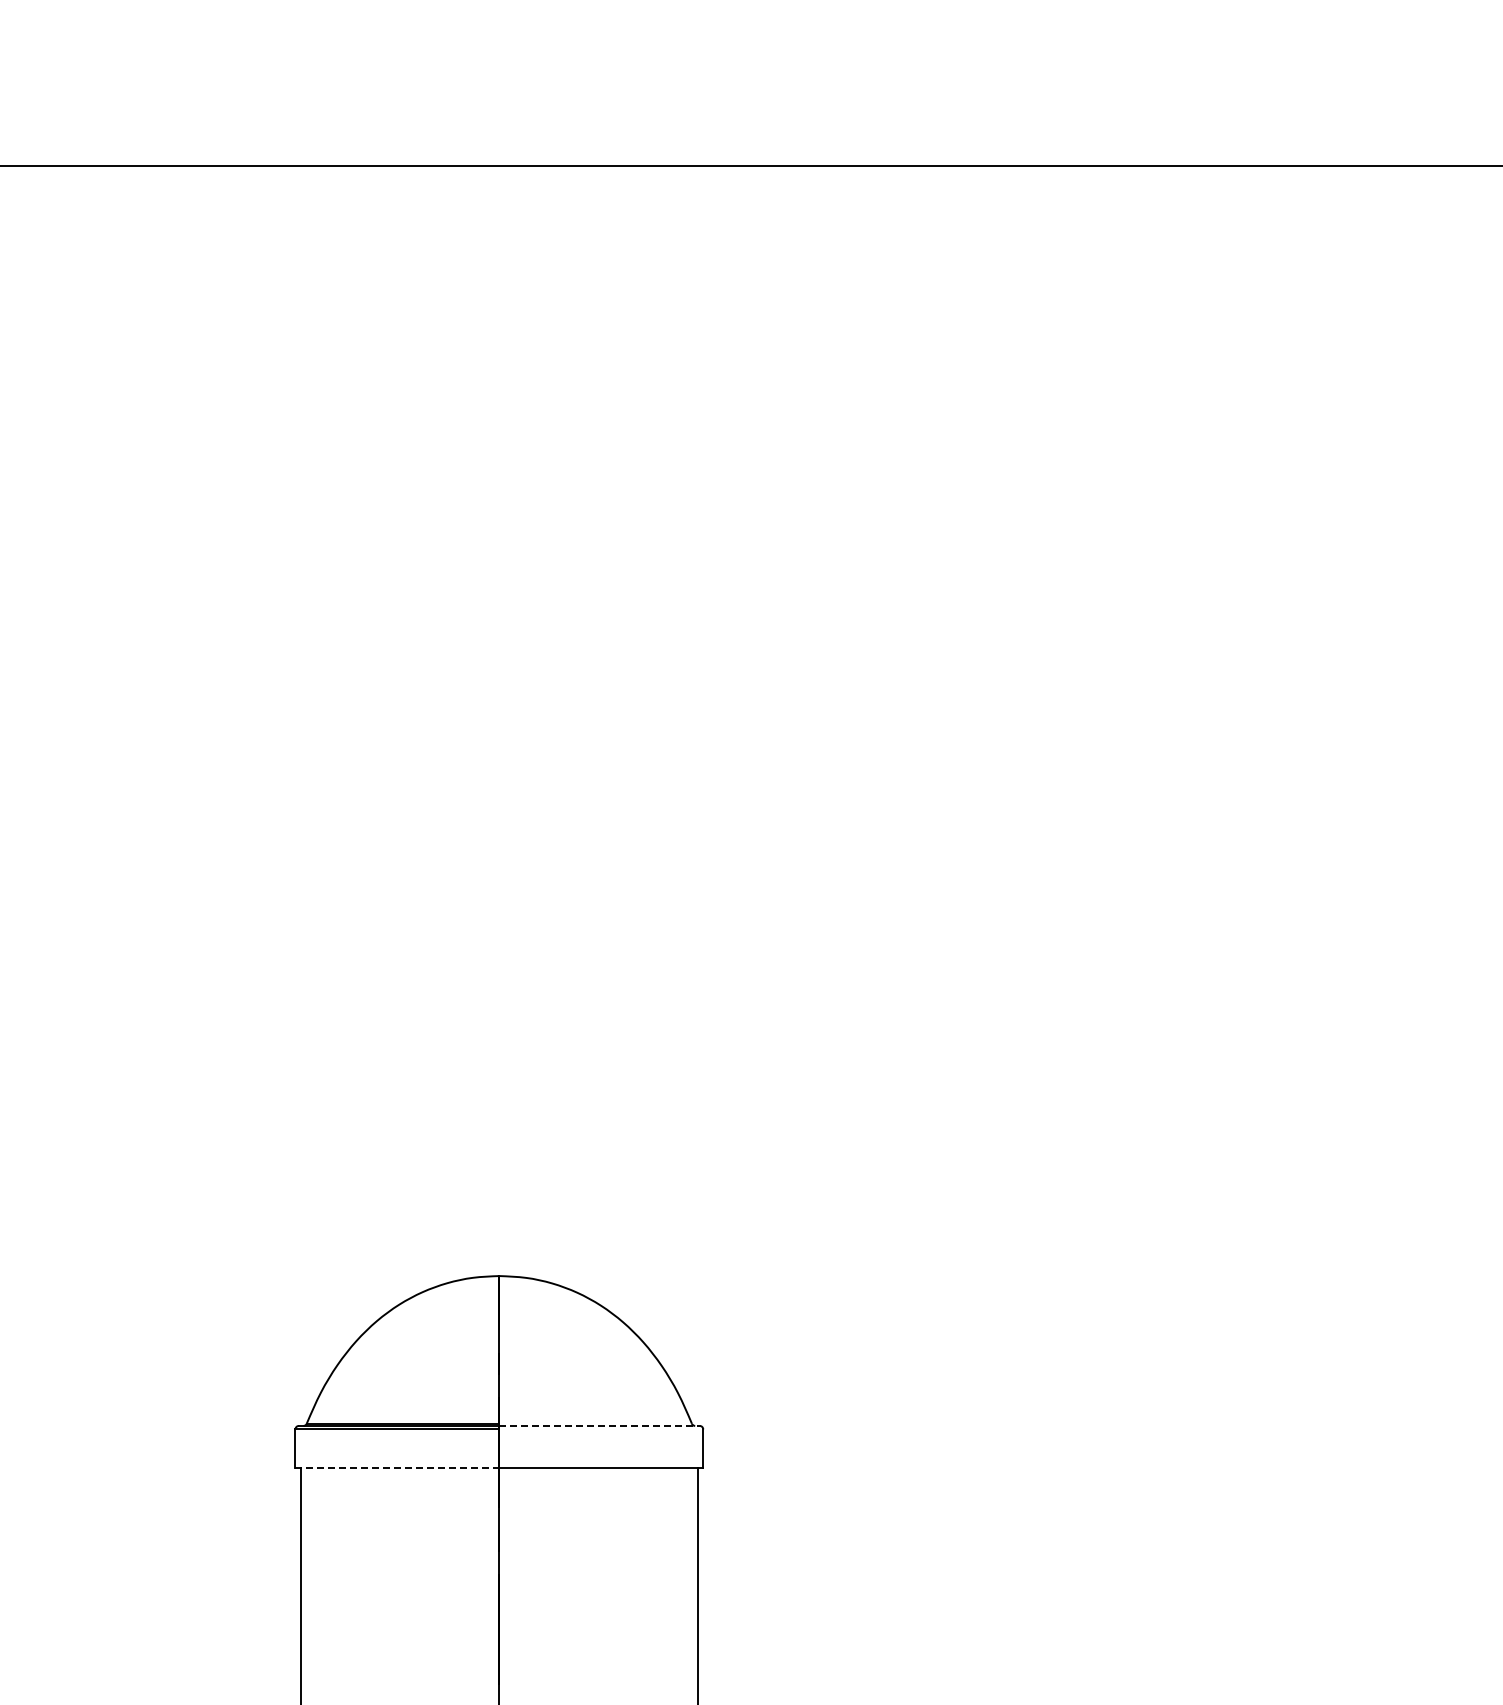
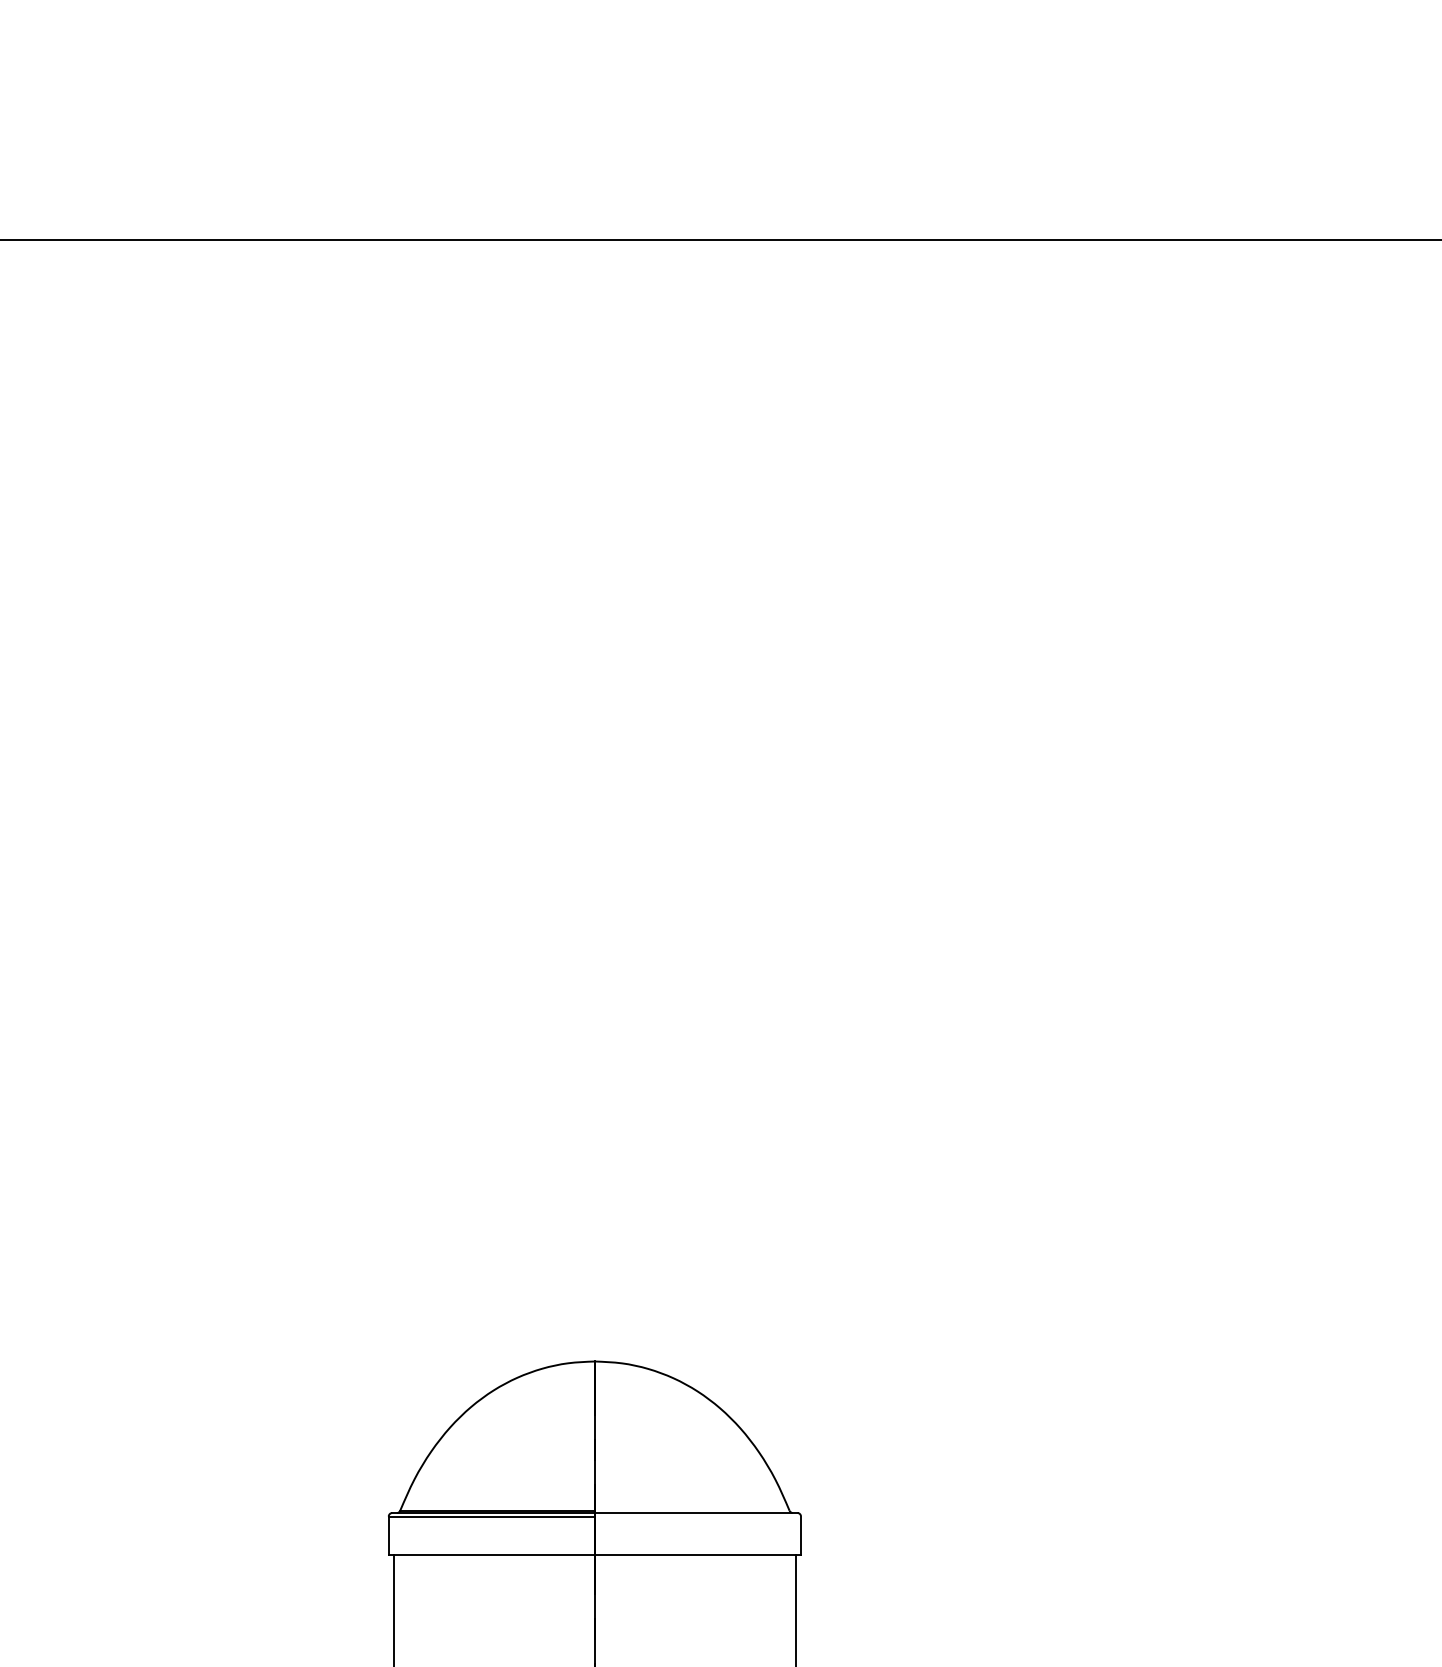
line: (600, 1425) -> (697, 1512), dashed -> solid
line: (397, 1467) -> (491, 1555), dashed -> solid

